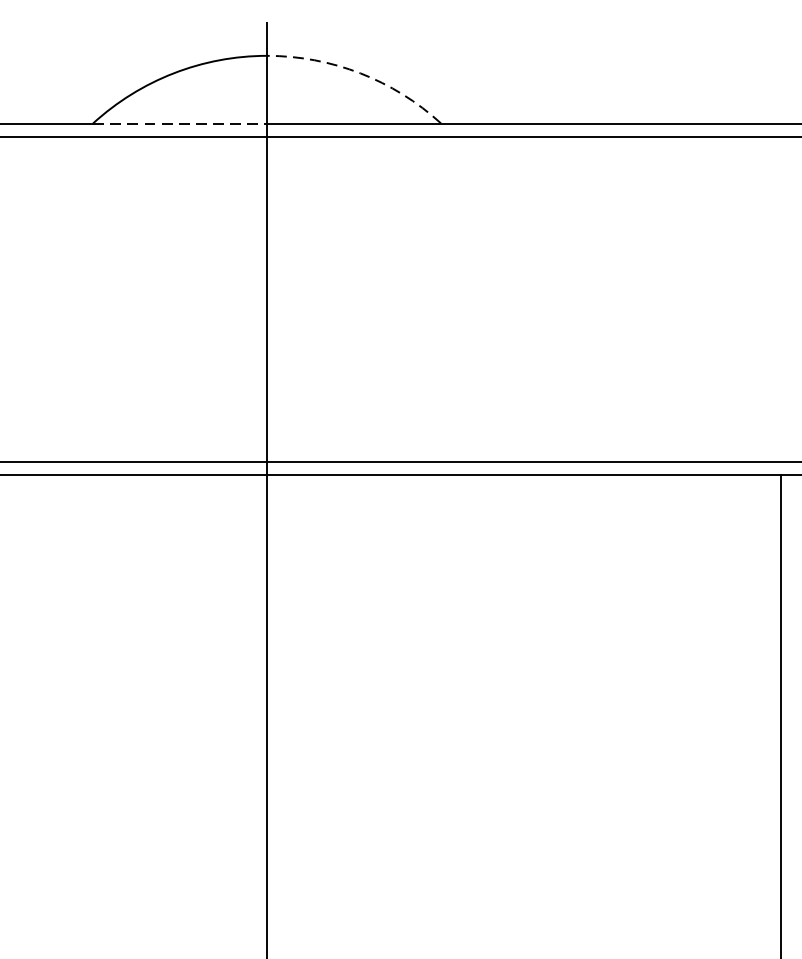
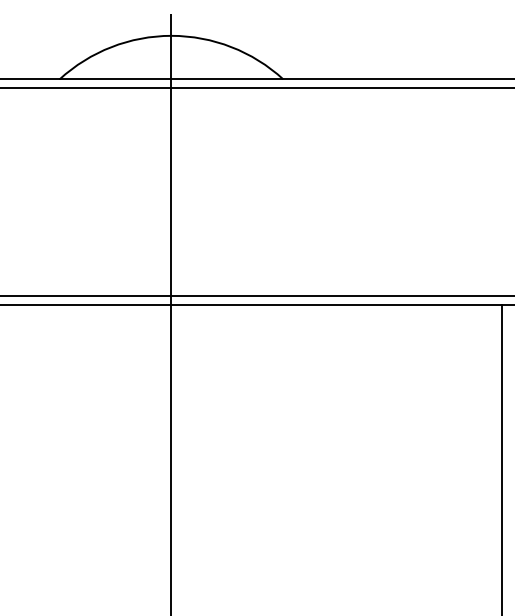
arc: (360, 73) -> (231, 47), dashed -> solid
line: (179, 123) -> (115, 79), dashed -> solid

